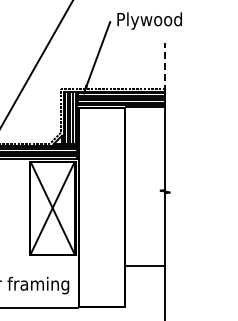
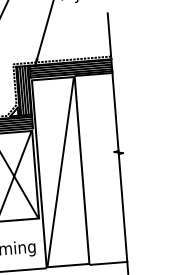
line: (165, 67) -> (109, 35), dashed -> solid
line: (101, 207) -> (60, 172), added
line: (145, 266) -> (108, 263), moved

